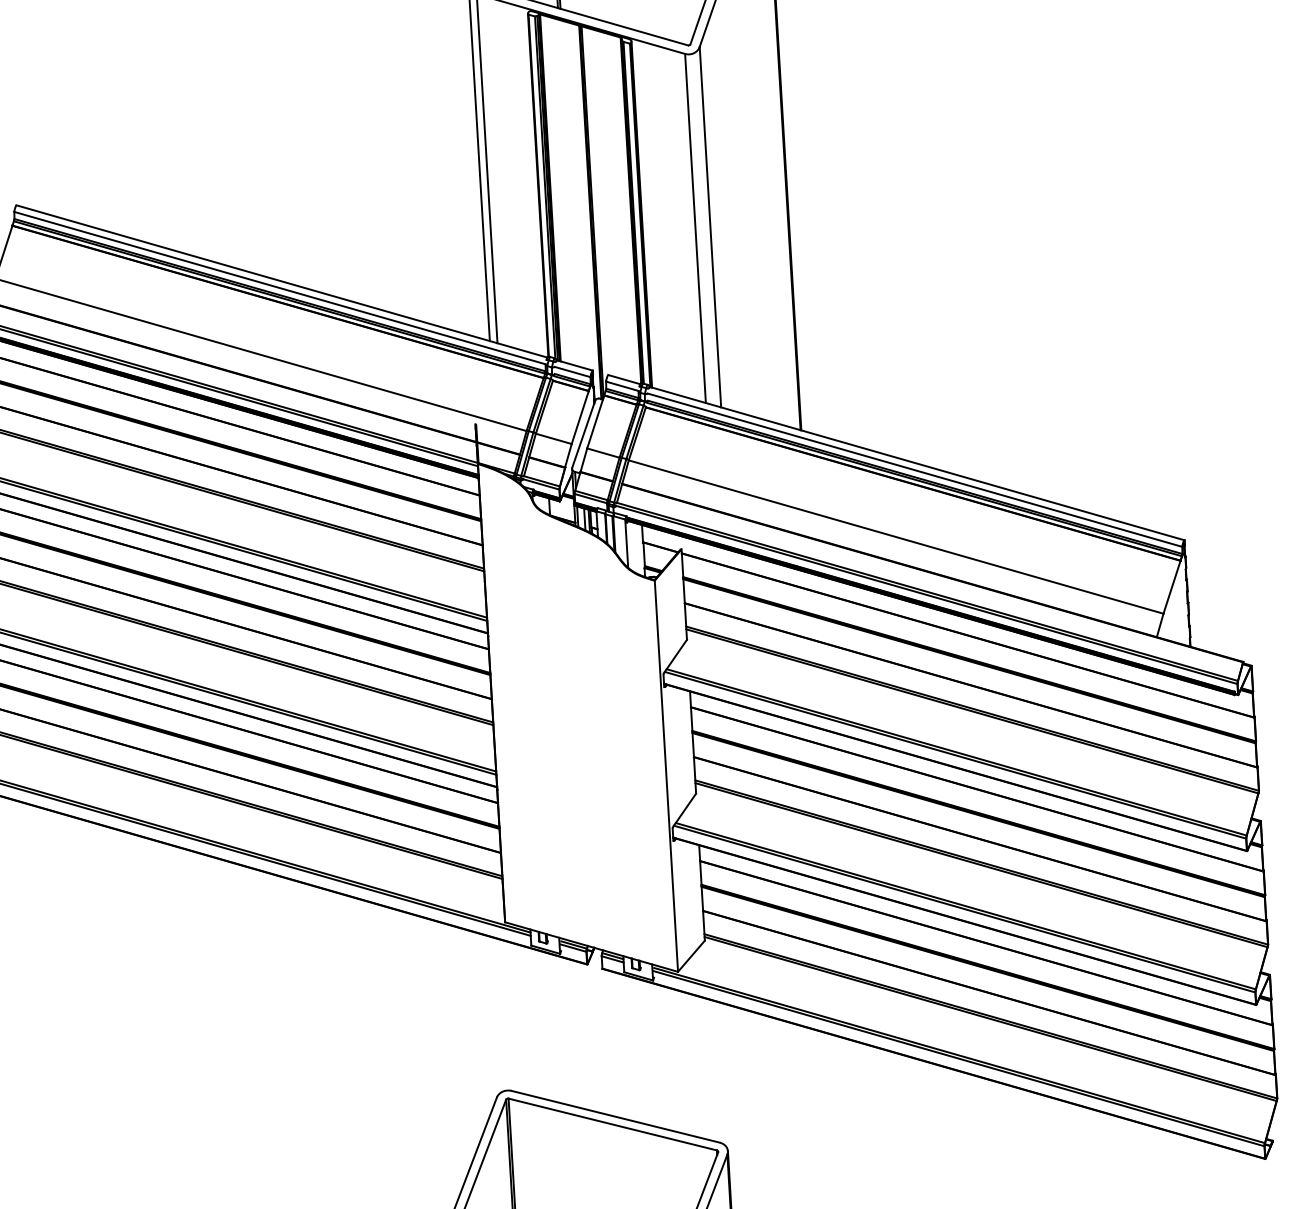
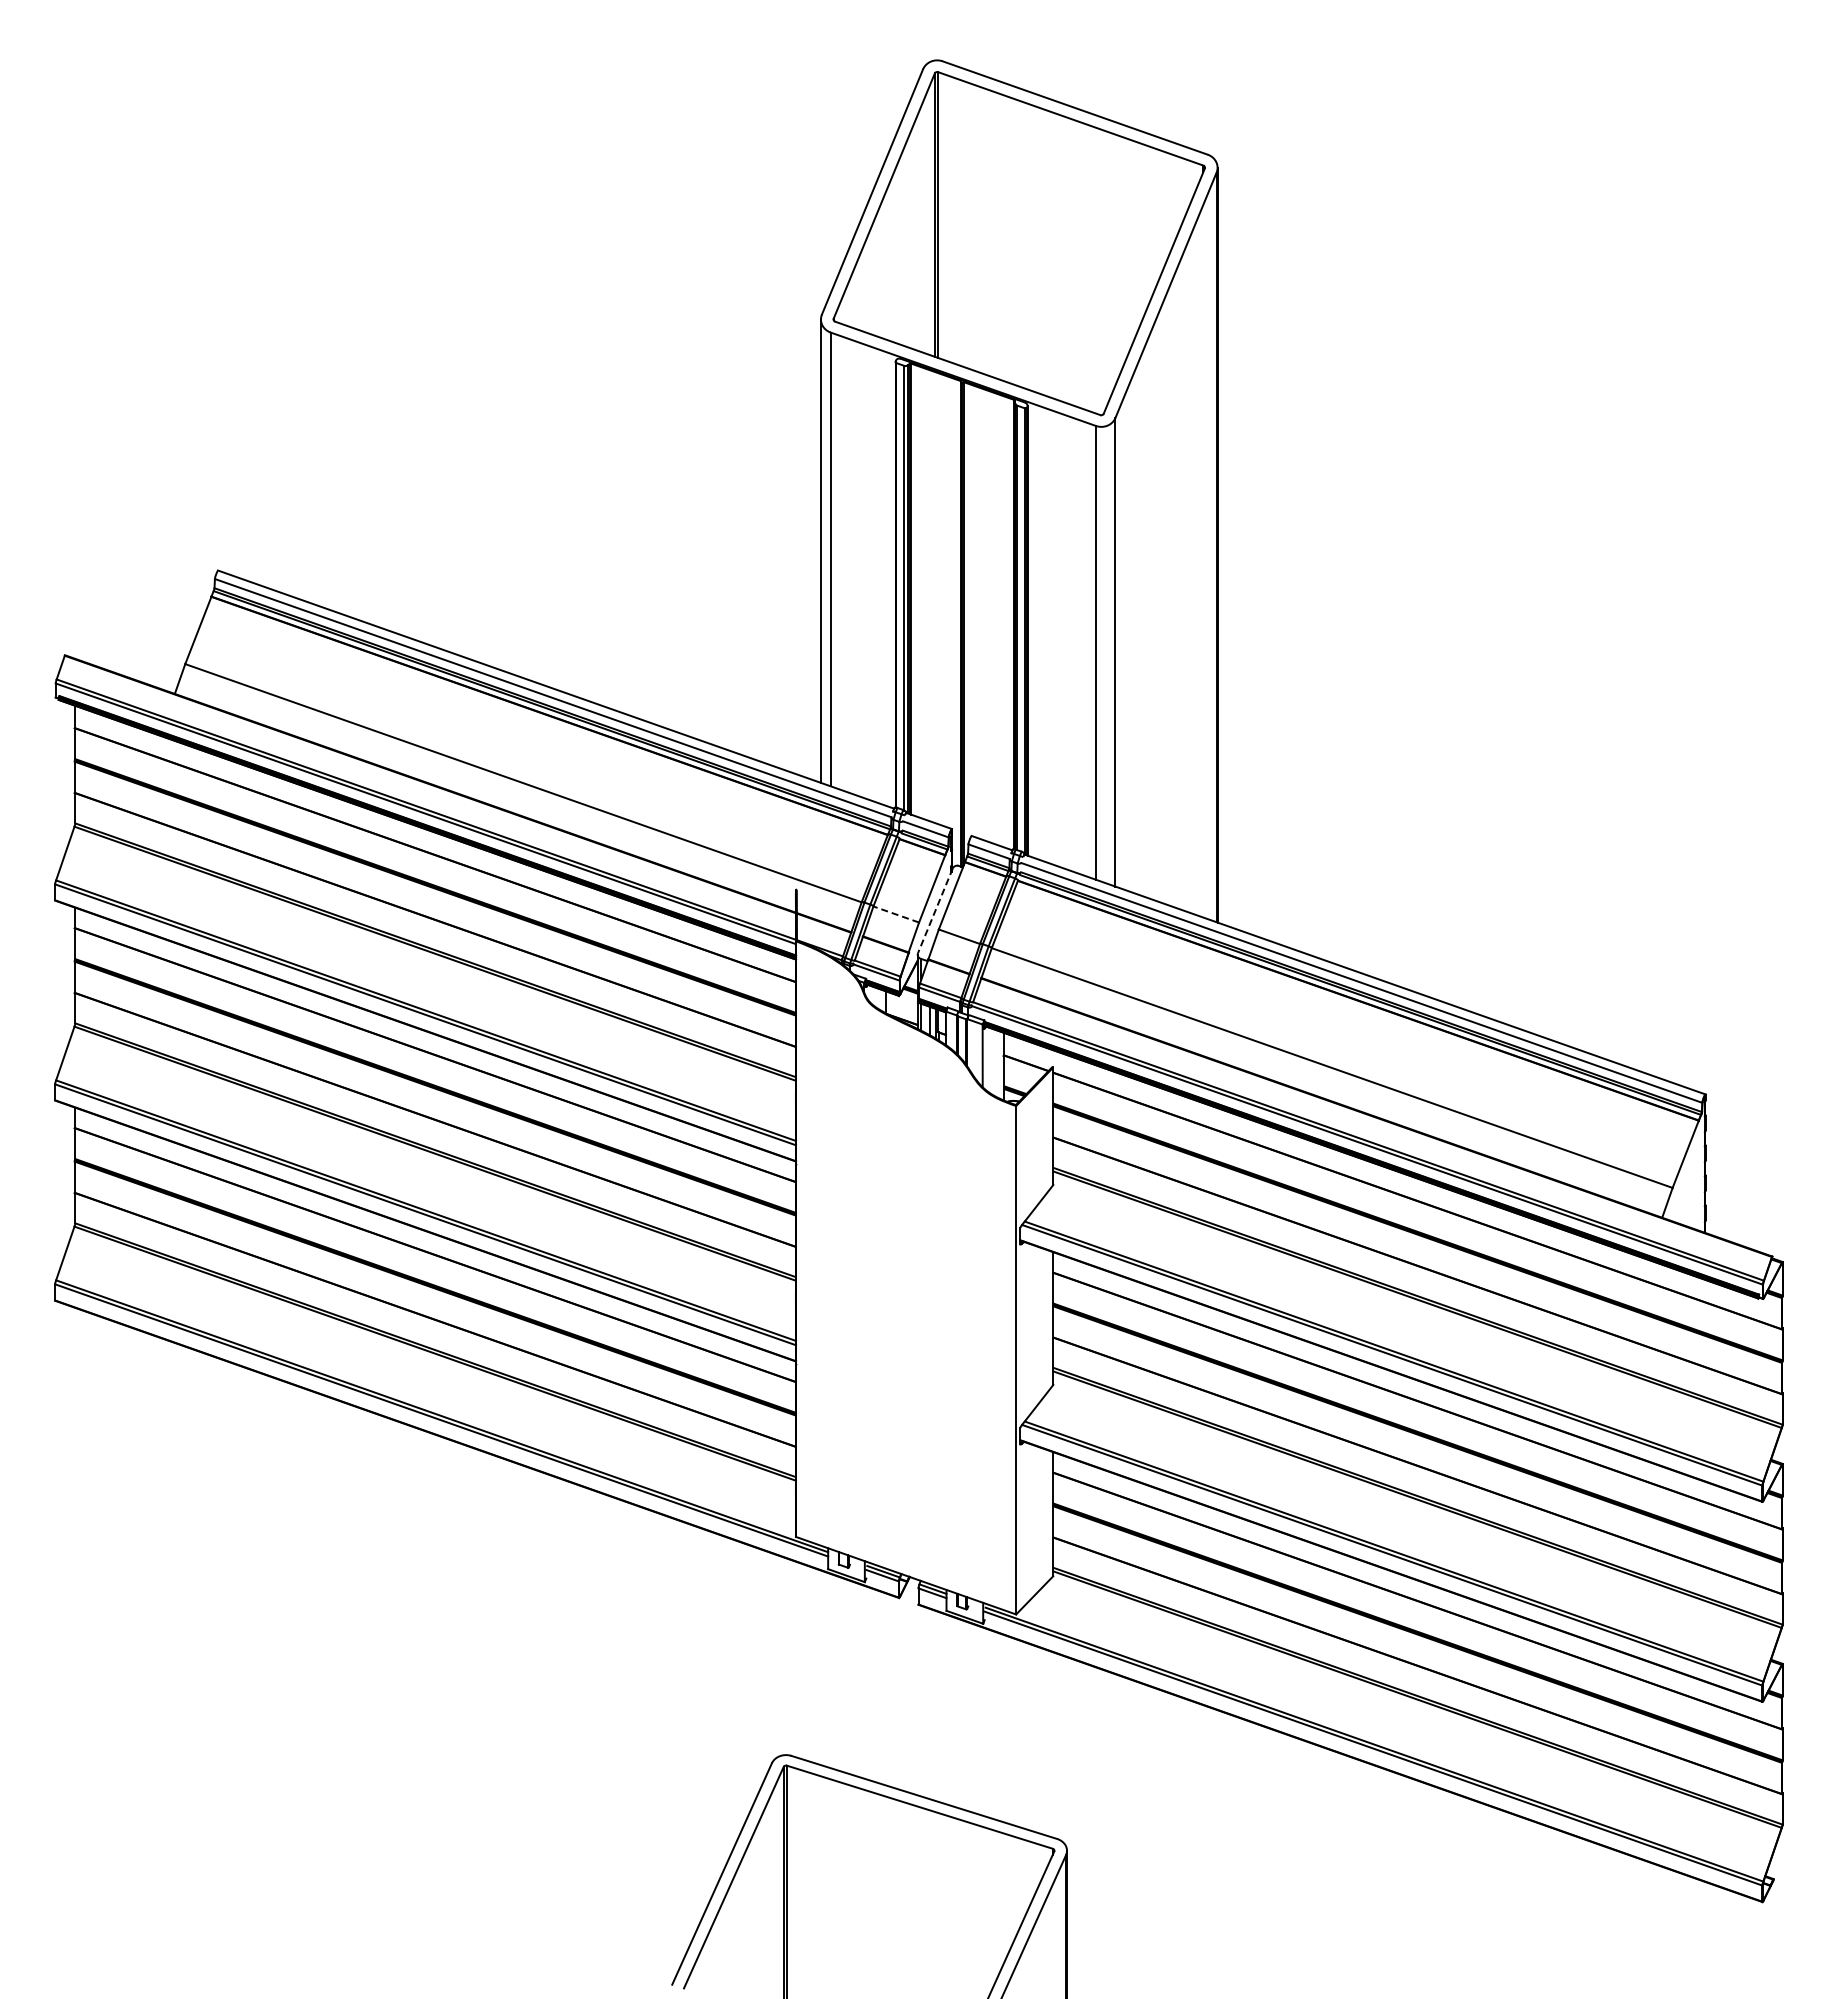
line: (583, 434) -> (935, 910), solid -> dashed
line: (553, 438) -> (895, 914), solid -> dashed

